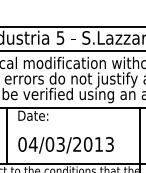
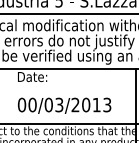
line: (6, 135) -> (6, 96), removed
text: (32, 144) -> (31, 105), 04/03/2013 -> 00/03/2013

